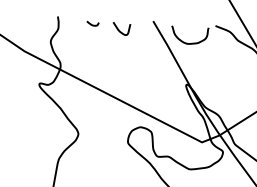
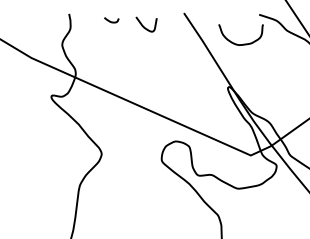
curve: (186, 42) -> (237, 43), moved

